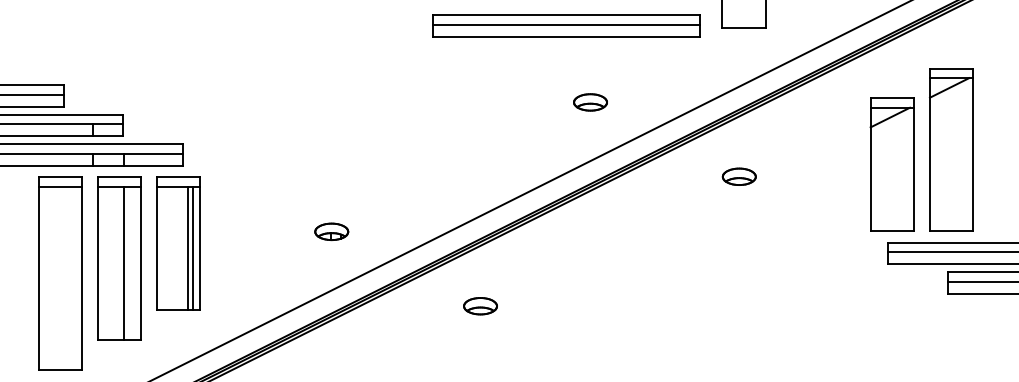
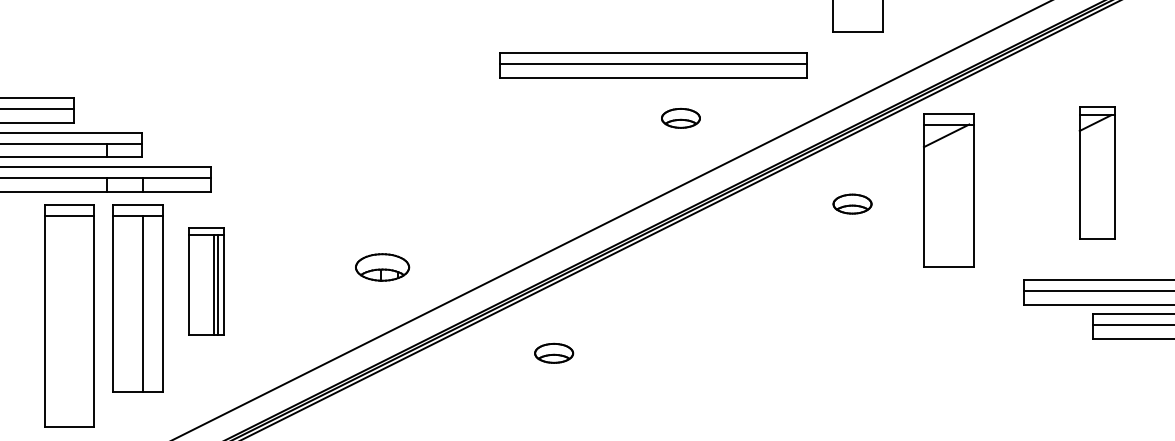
part: (566, 26) -> (653, 65), moved
part: (950, 149) -> (1096, 172), size x0.7
part: (891, 164) -> (948, 190), moved
part: (331, 231) -> (382, 267), size x1.4
part: (178, 243) -> (205, 281), size x0.7

